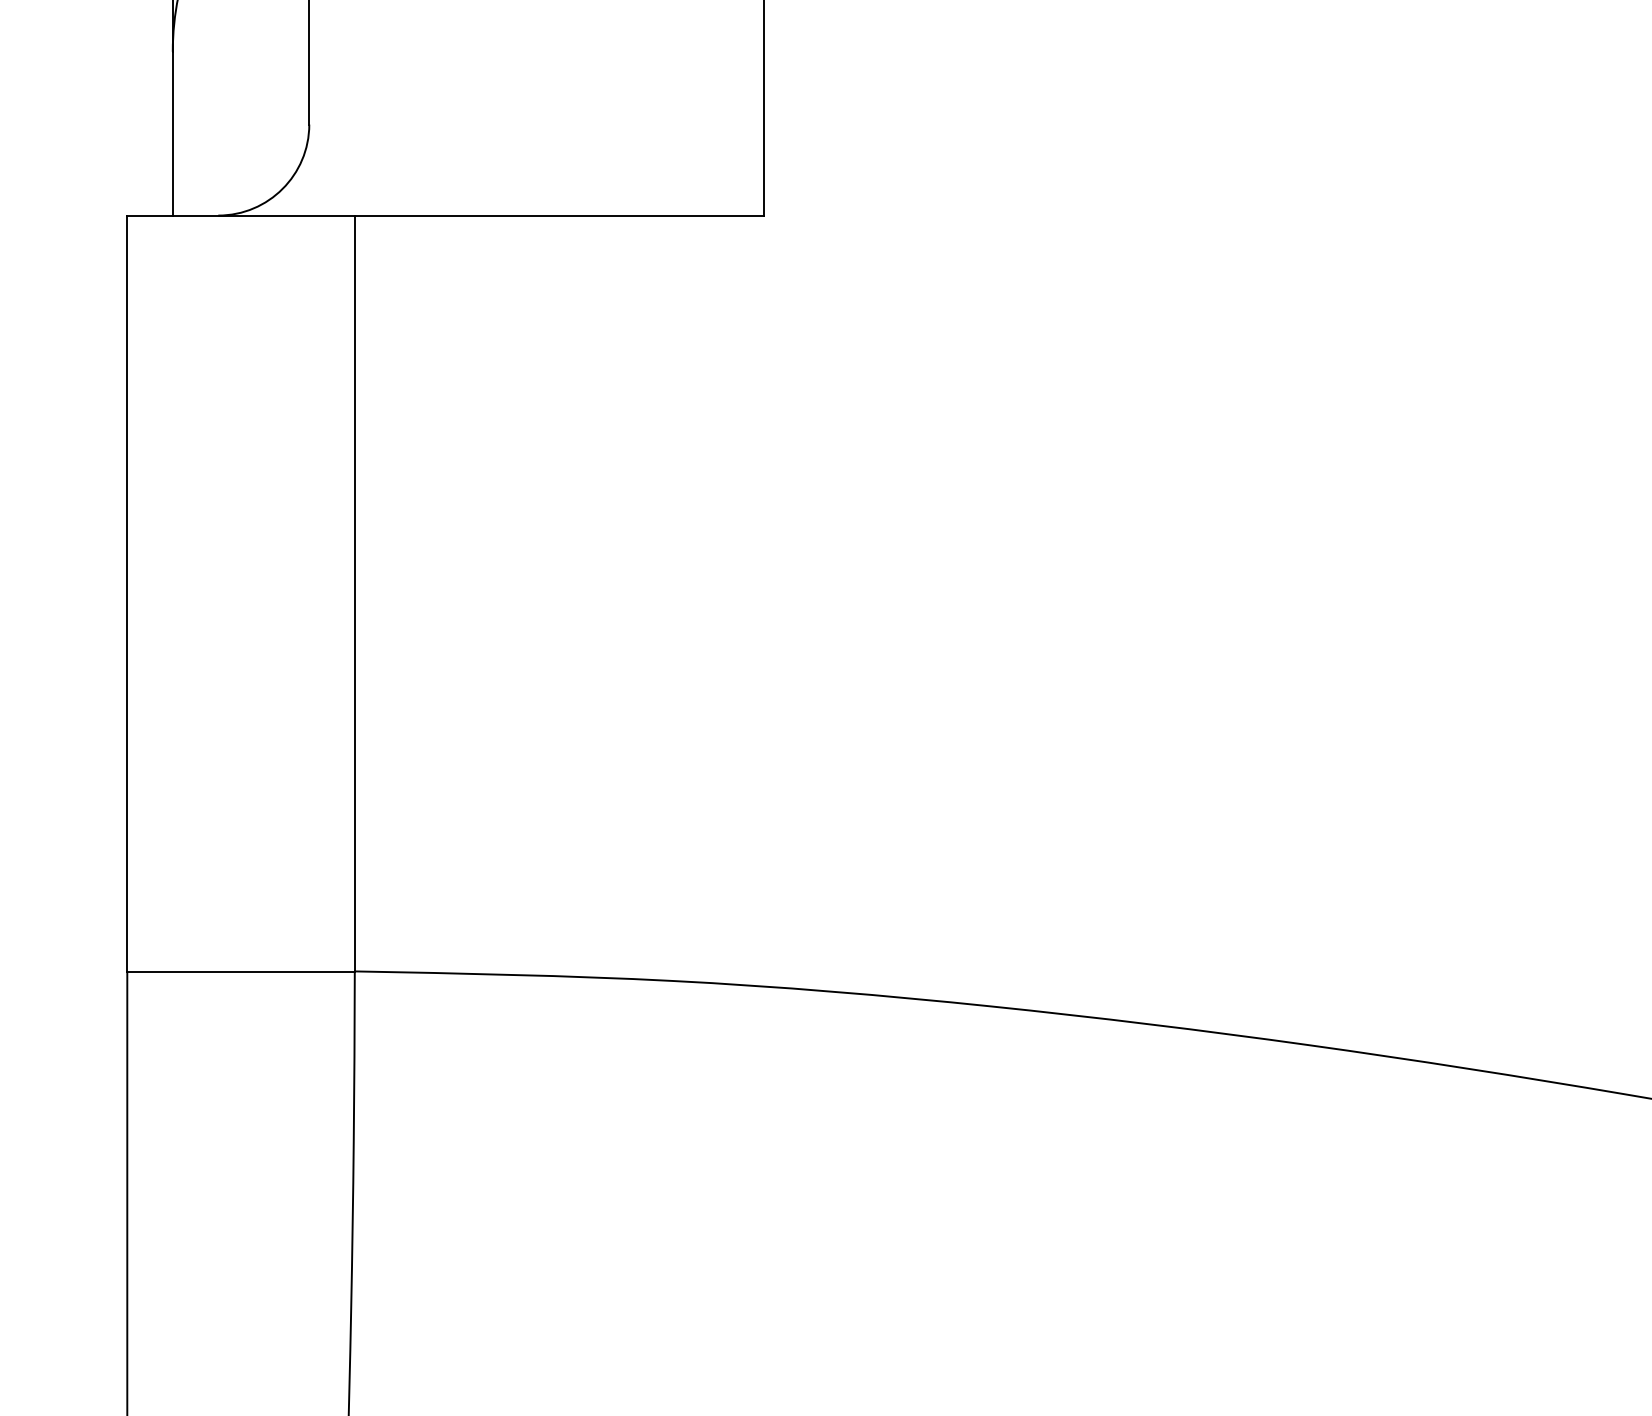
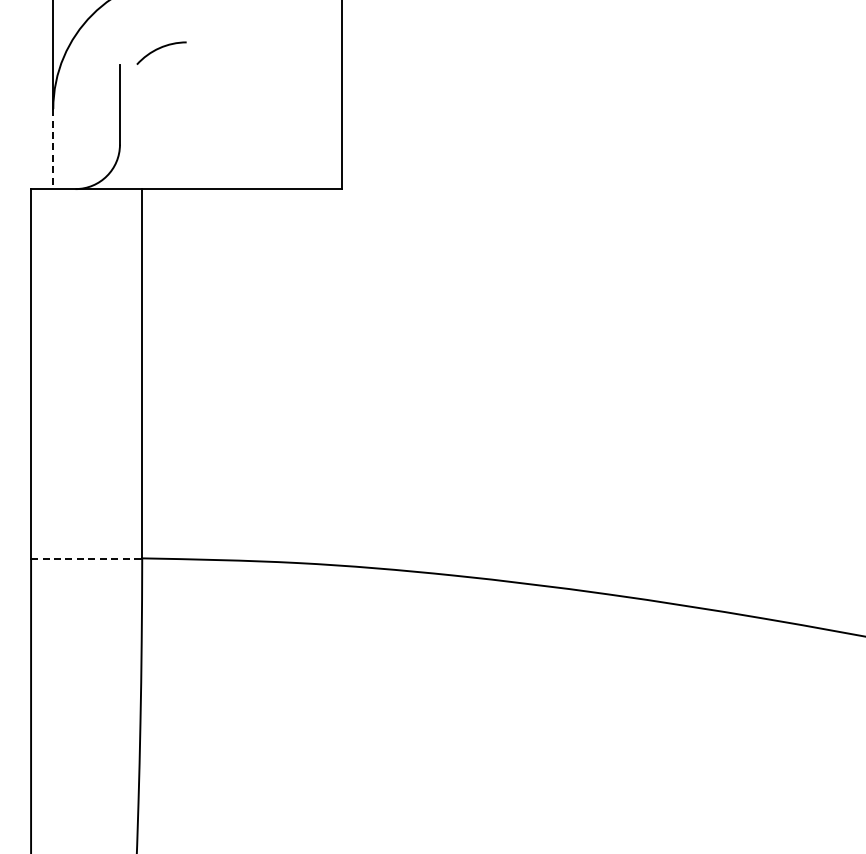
line: (173, 134) -> (53, 149), solid -> dashed
line: (240, 971) -> (86, 558), solid -> dashed

